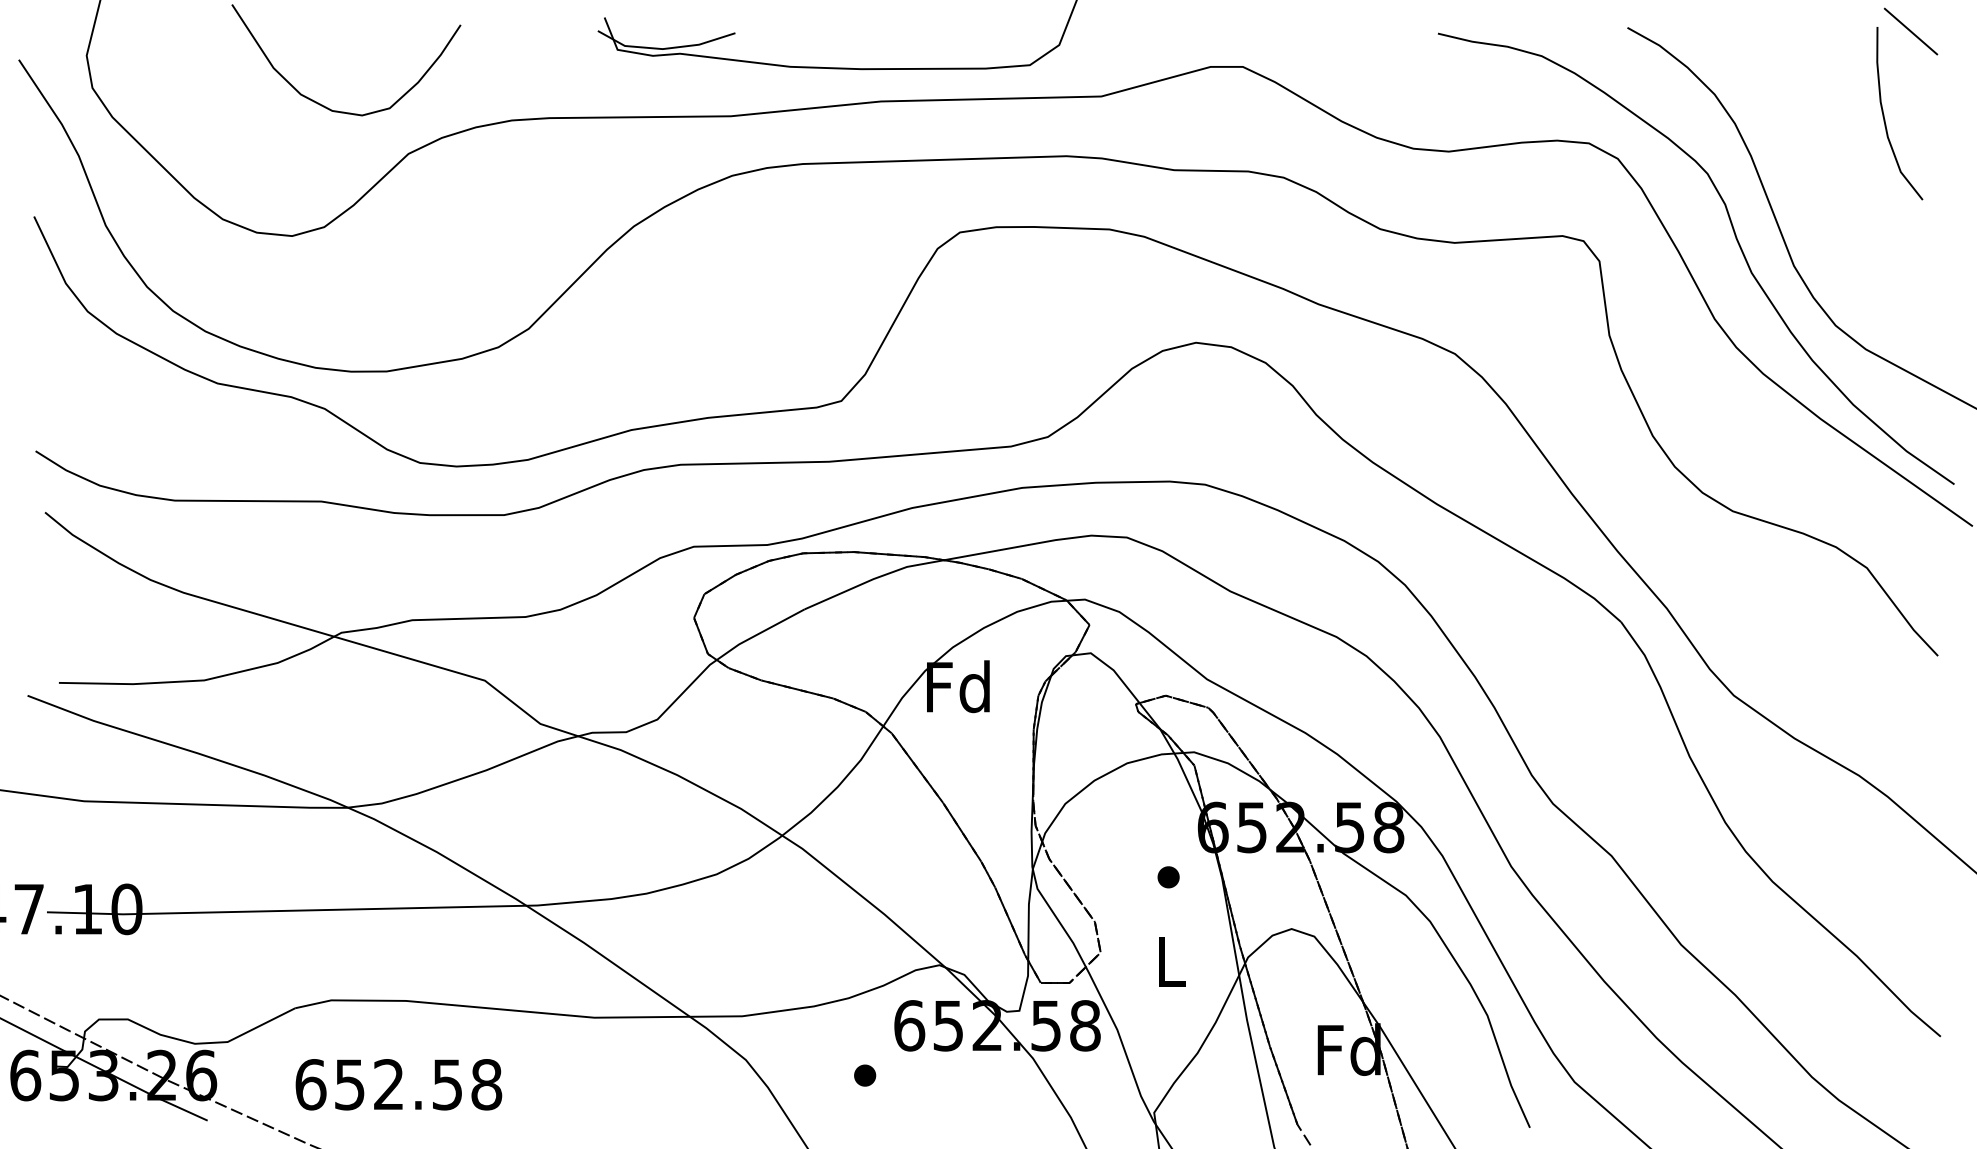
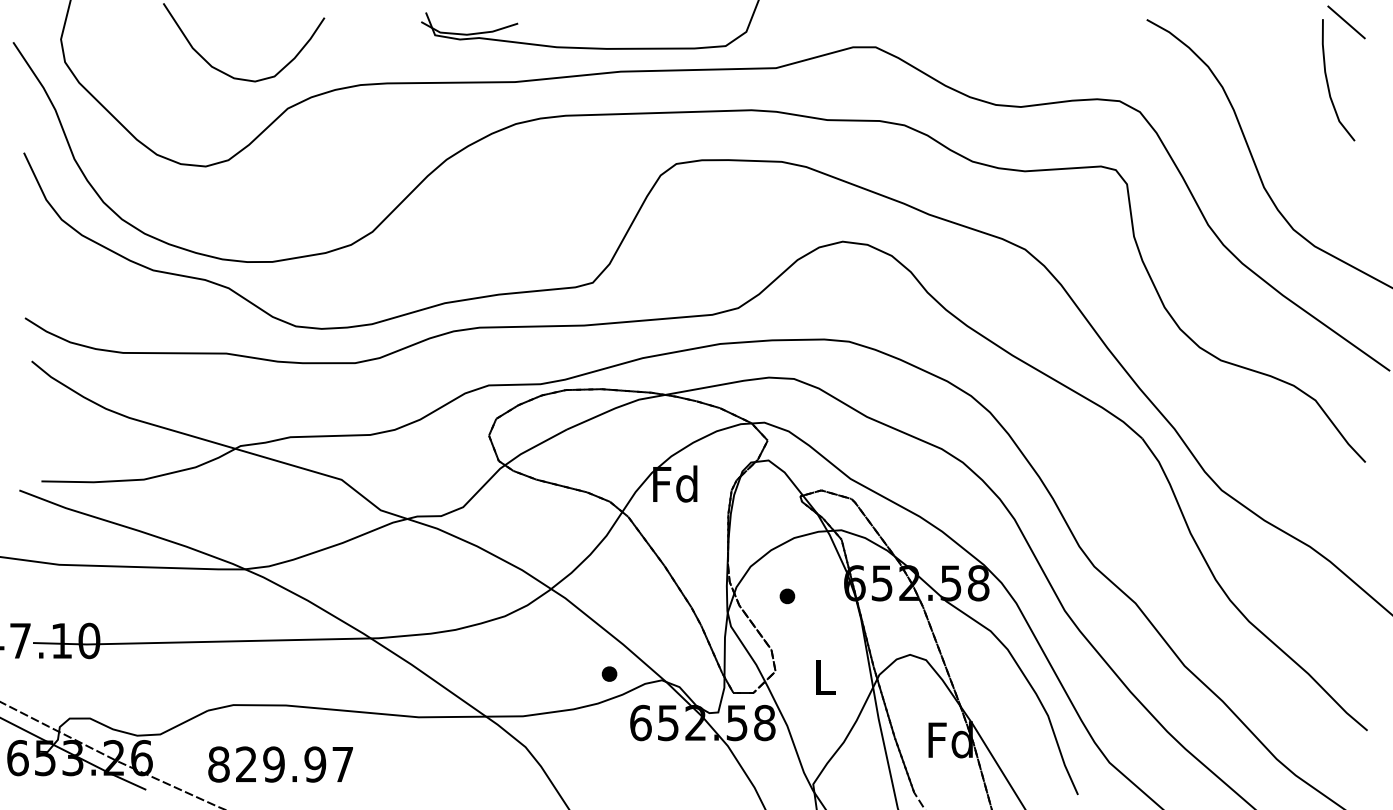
curve: (1734, 238) -> (1222, 168), removed
part: (1168, 877) -> (787, 596), moved
part: (865, 1074) -> (609, 673), moved
text: (398, 1084) -> (280, 764), 652.58 -> 829.97

